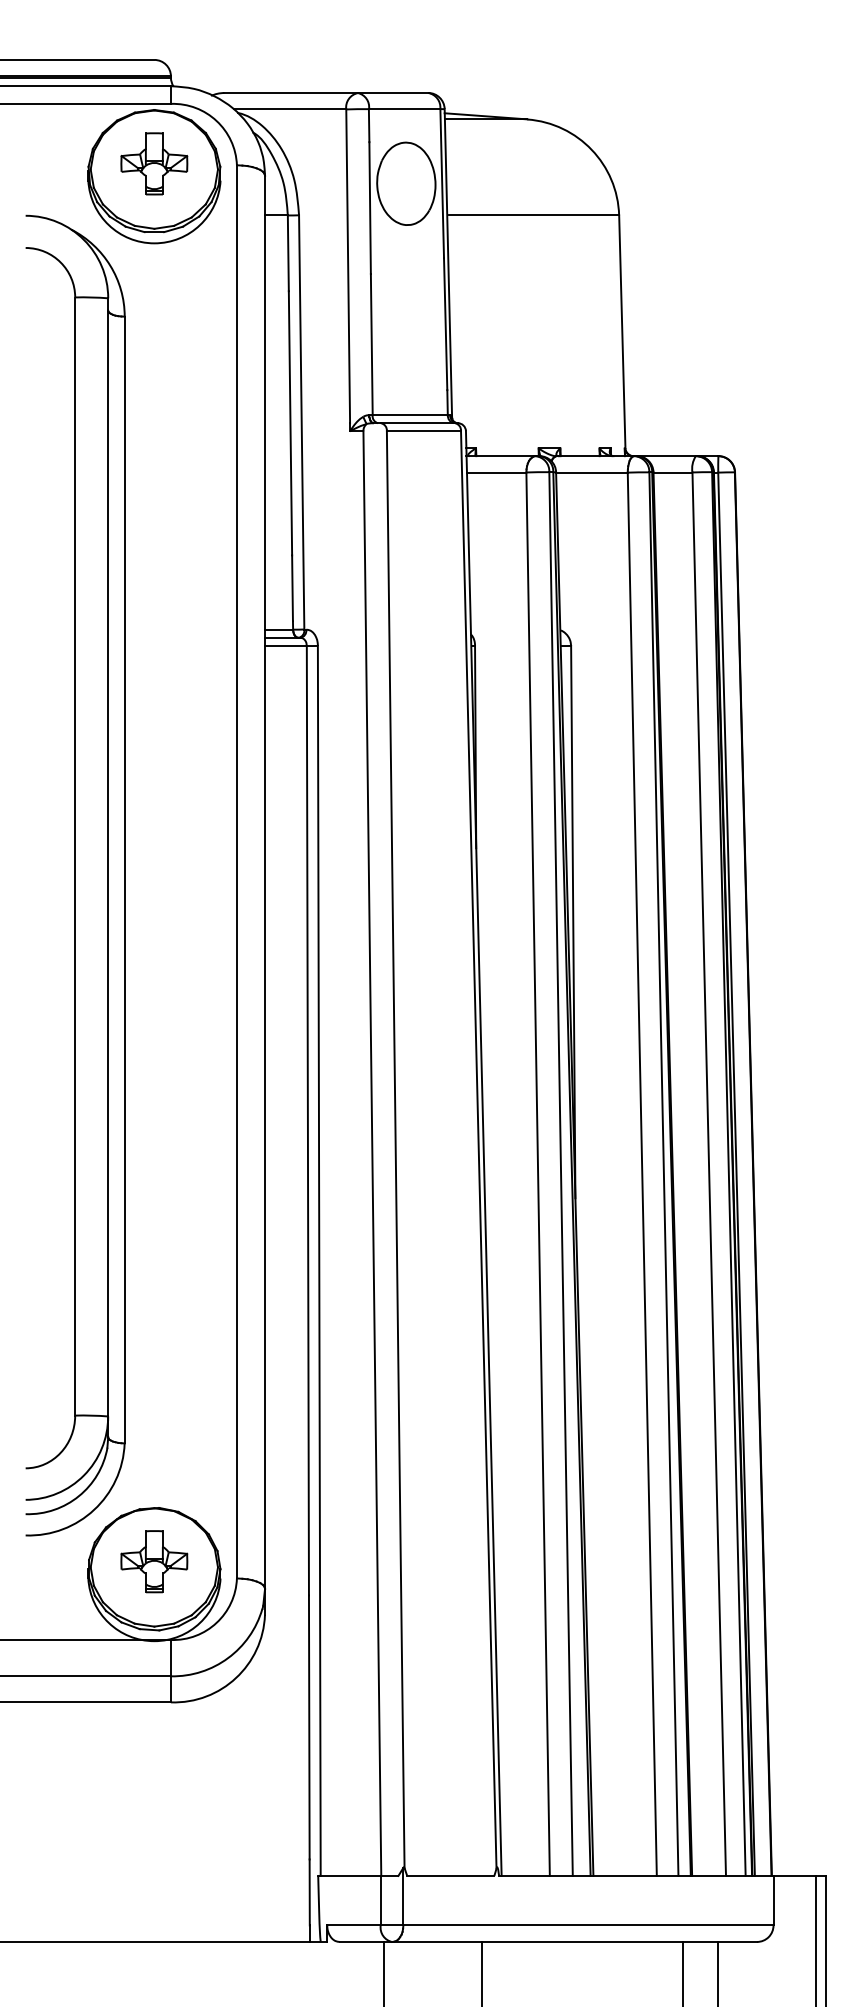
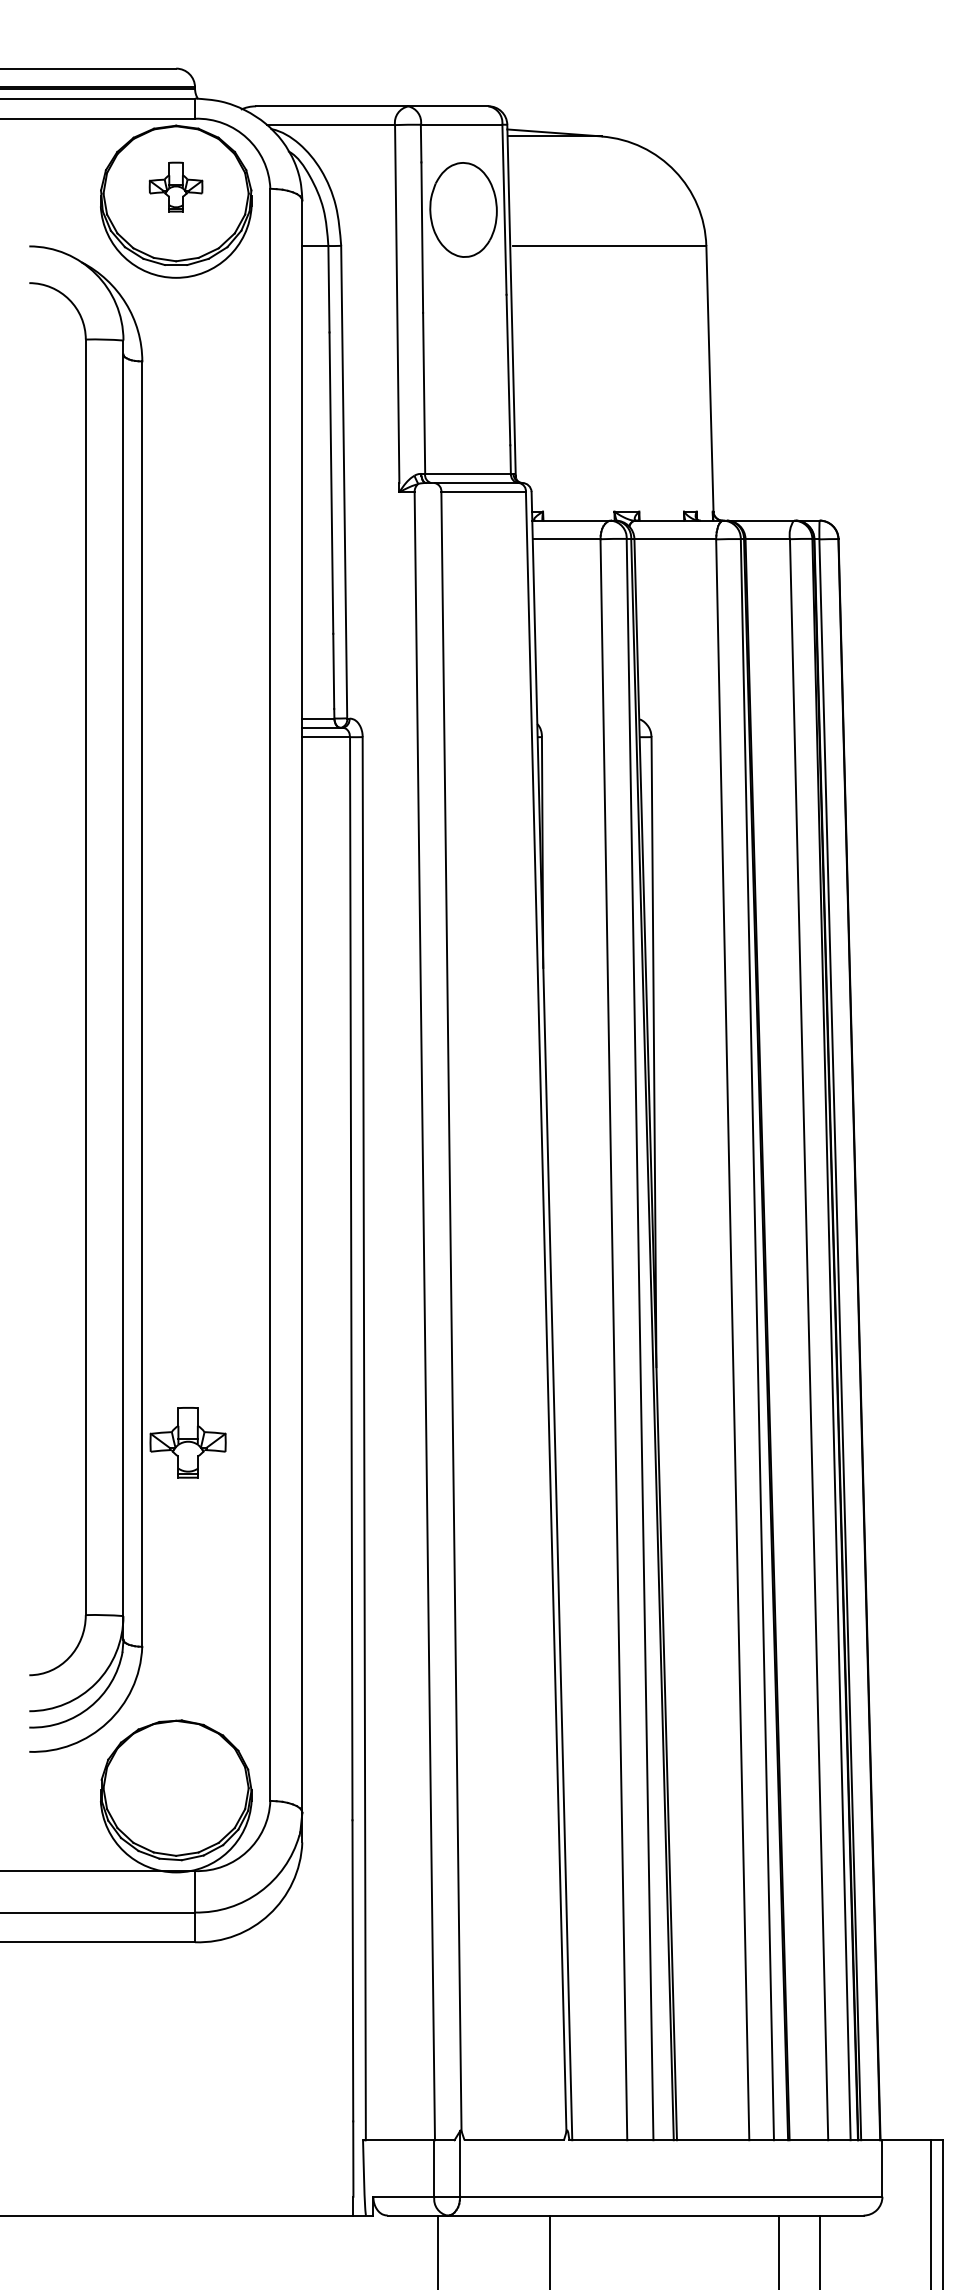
part: (153, 163) -> (175, 186), size x0.7
part: (153, 1561) -> (187, 1442), moved

